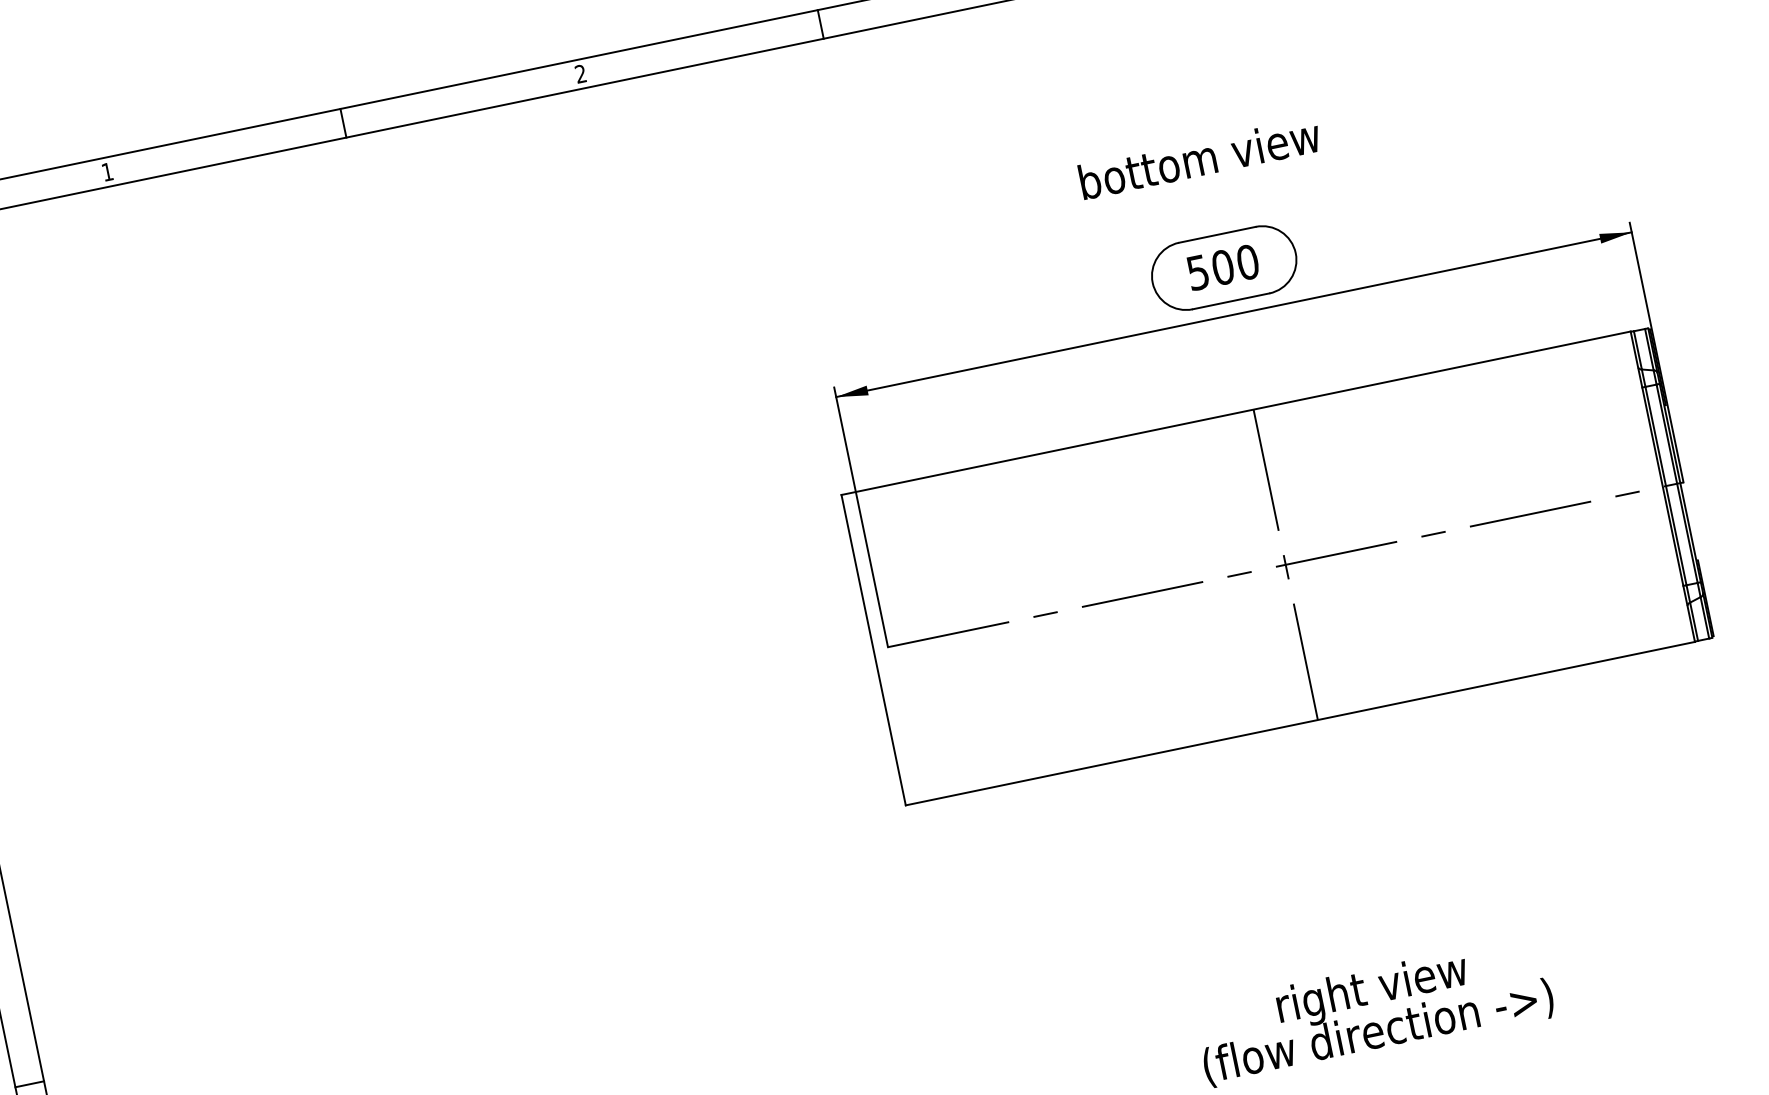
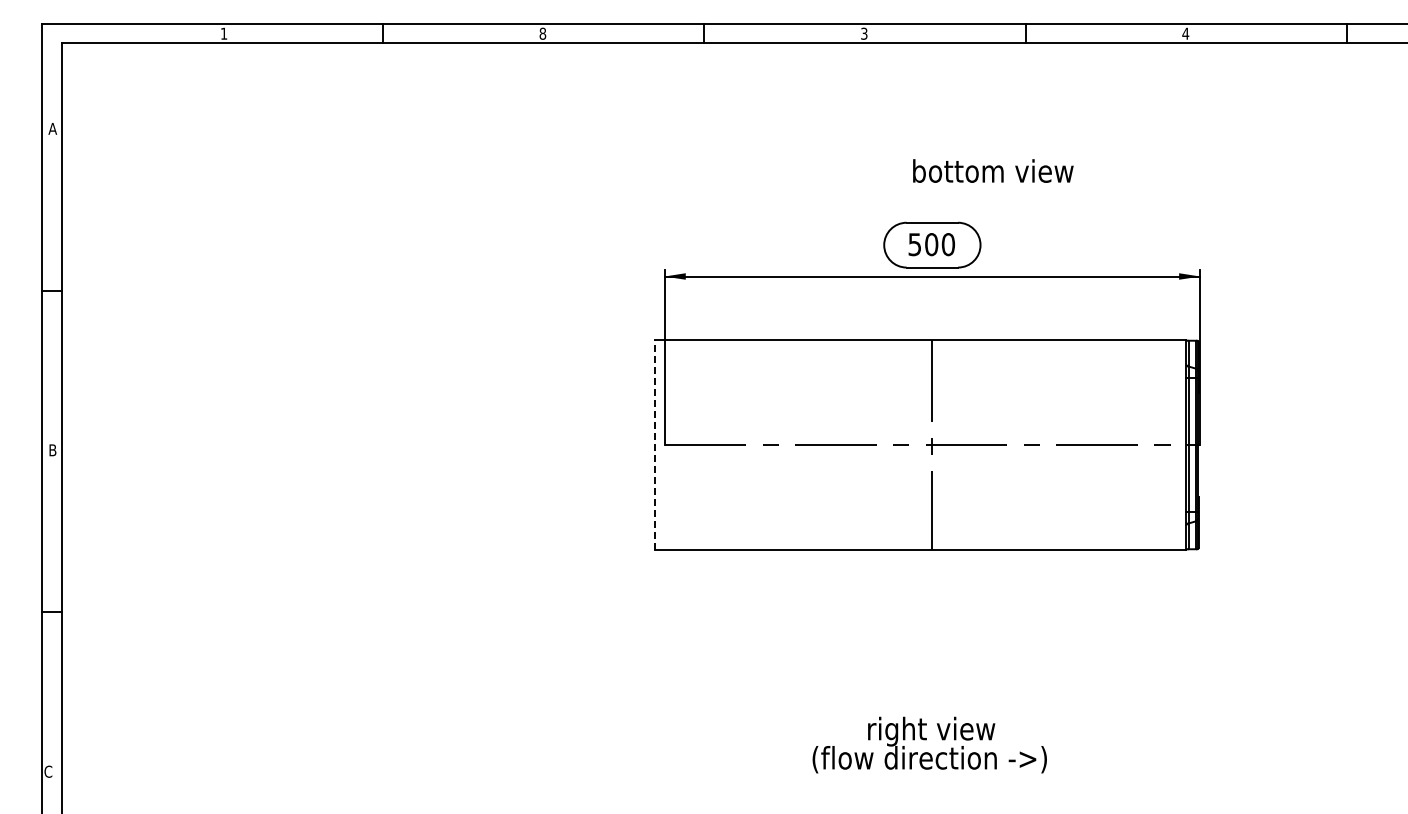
text: (580, 73) -> (542, 33), 2 -> 8
text: (1199, 157) -> (993, 170), moved
line: (873, 651) -> (654, 445), solid -> dashed

